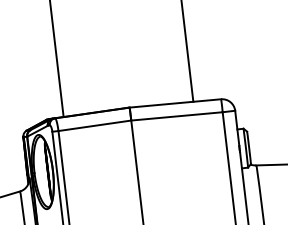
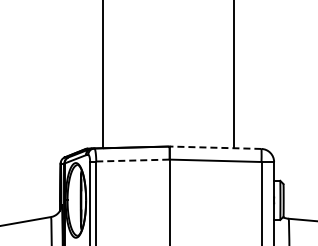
line: (175, 103) -> (215, 147), solid -> dashed
line: (95, 125) -> (133, 160), solid -> dashed

